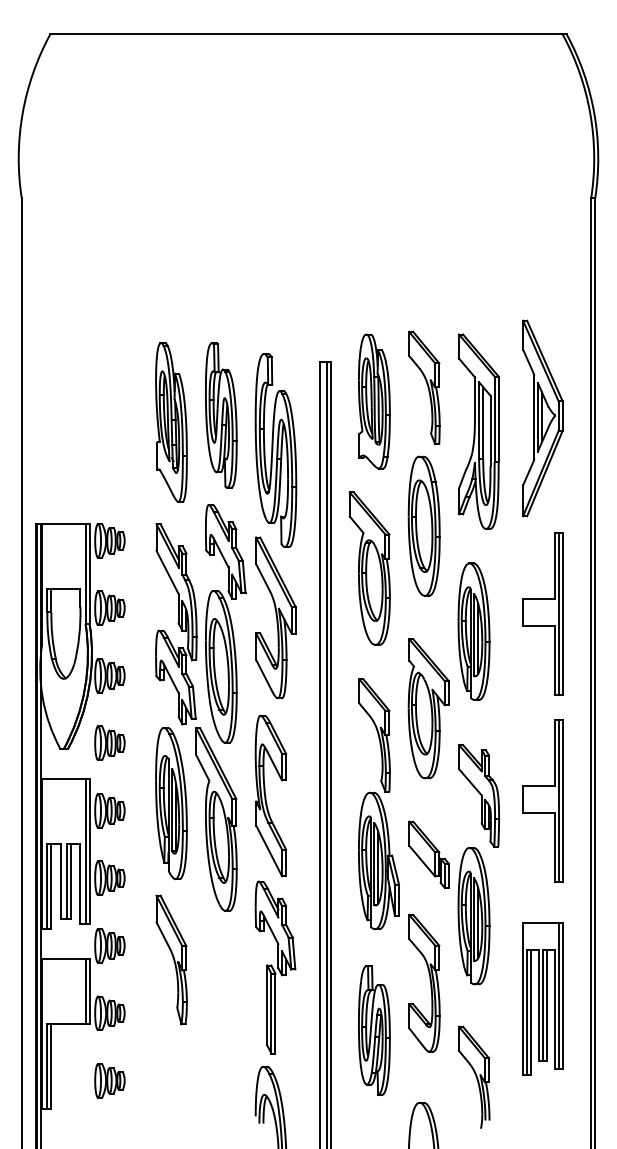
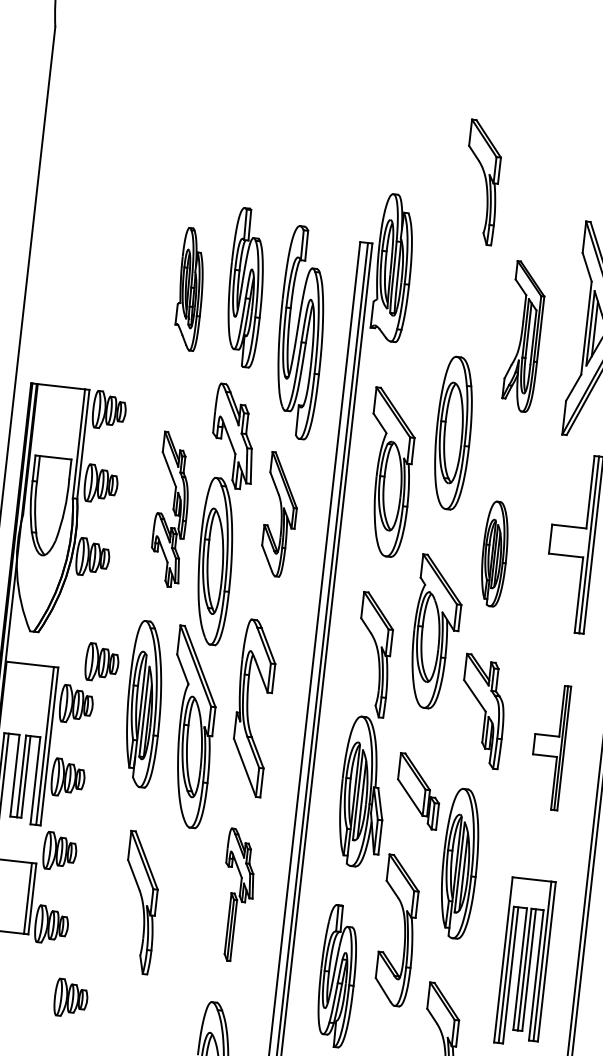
part: (424, 387) -> (481, 182), moved
part: (374, 401) -> (394, 268), moved
part: (171, 422) -> (190, 289), size x0.7
part: (478, 431) -> (524, 336), size x0.7
part: (275, 617) -> (280, 514), size x0.7
part: (176, 624) -> (171, 509), size x0.7
part: (473, 631) -> (494, 553), size x0.7
part: (109, 742) -> (101, 661), moved
part: (478, 795) -> (482, 711), moved
part: (542, 800) -> (548, 746), size x0.7
part: (171, 959) -> (139, 902), moved
part: (275, 967) -> (237, 895), size x0.7
part: (109, 1080) -> (70, 998), moved

